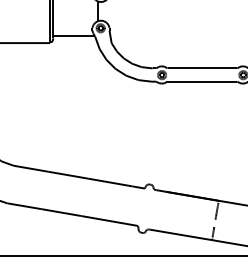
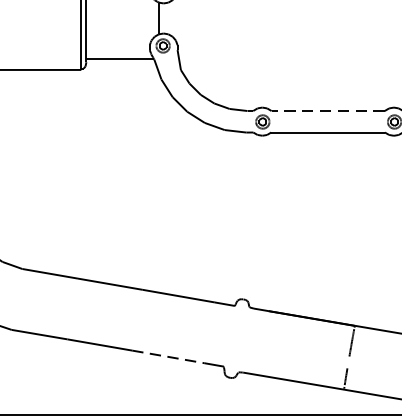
line: (202, 68) -> (328, 111), solid -> dashed
line: (103, 219) -> (167, 356), solid -> dashed

